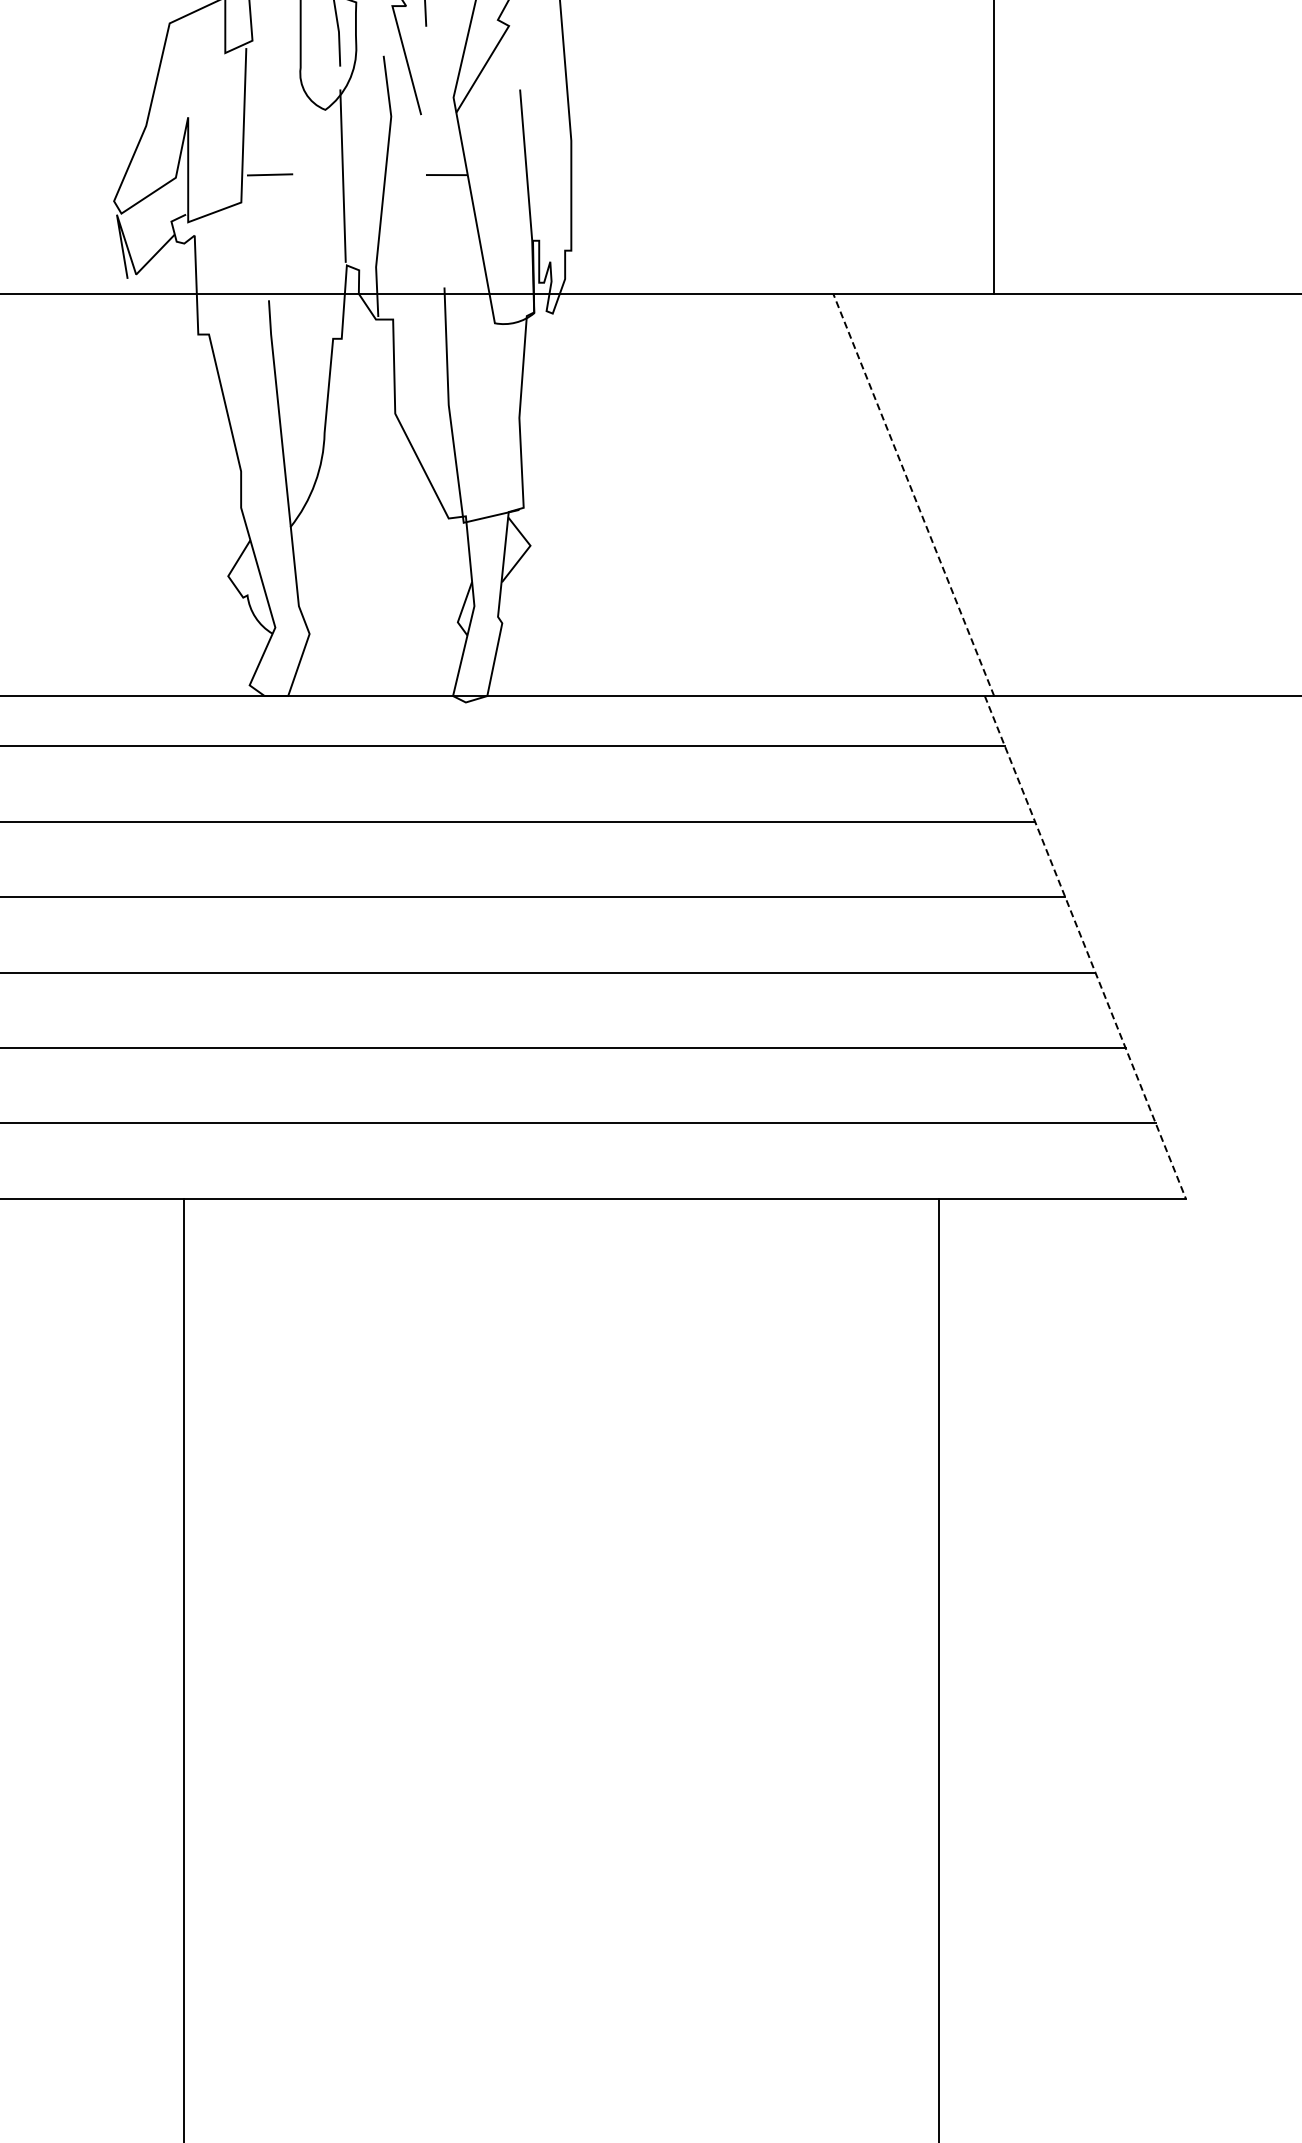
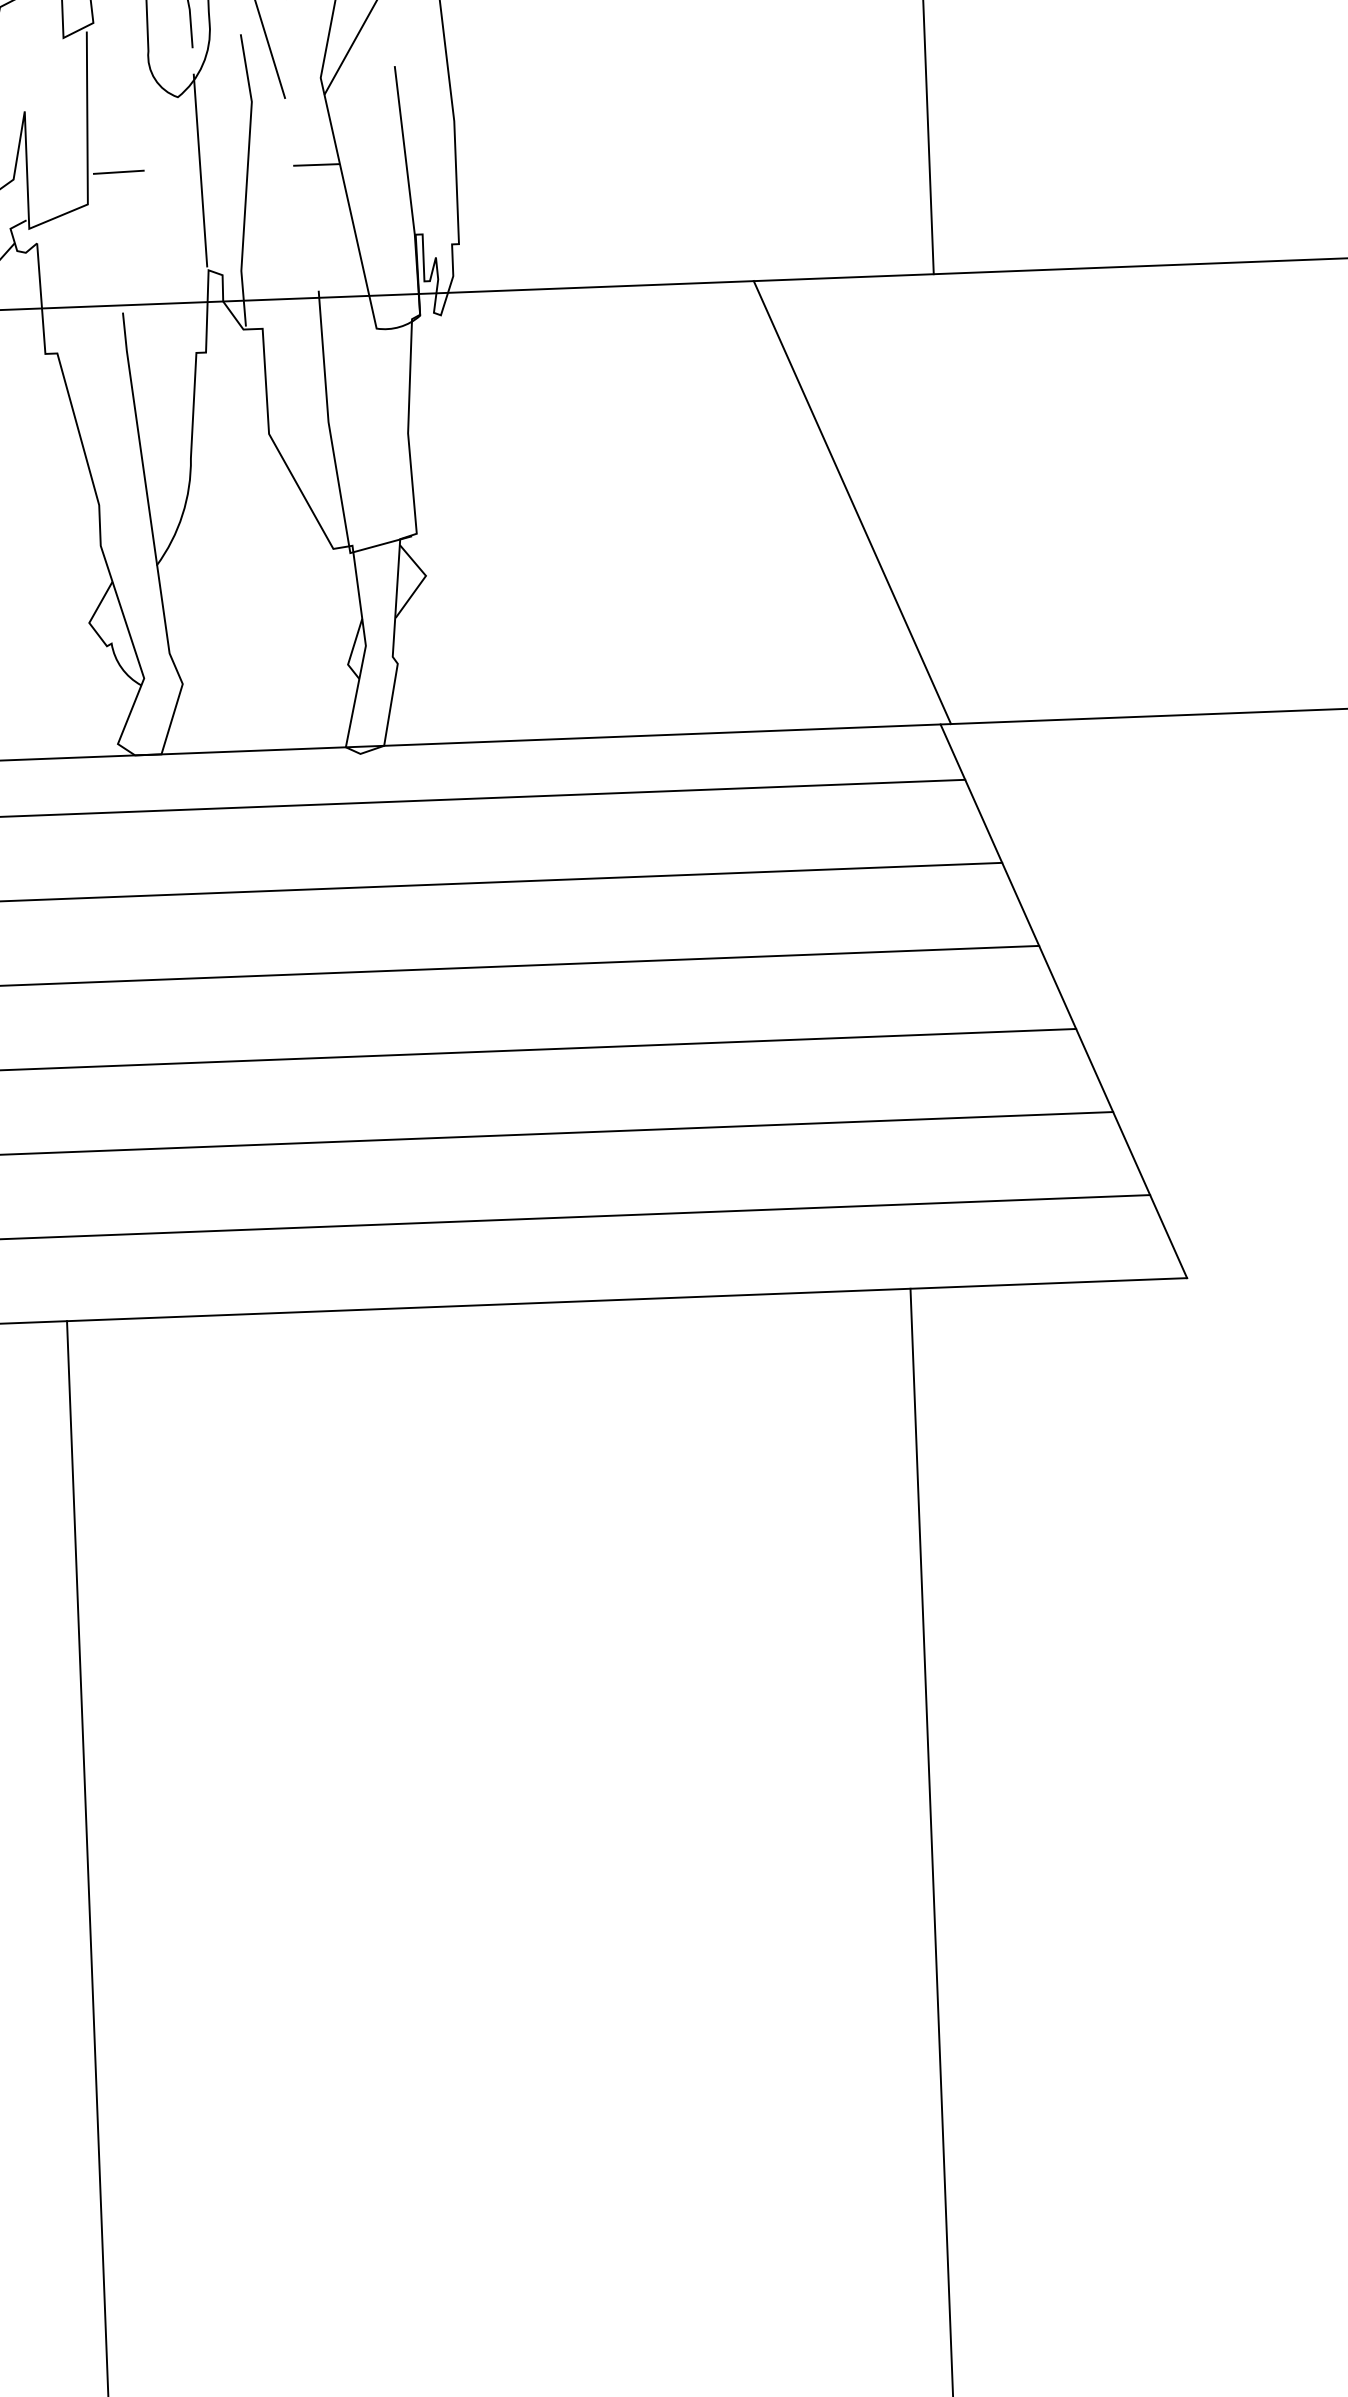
line: (913, 494) -> (852, 502), dashed -> solid
line: (1085, 947) -> (1063, 1001), dashed -> solid

